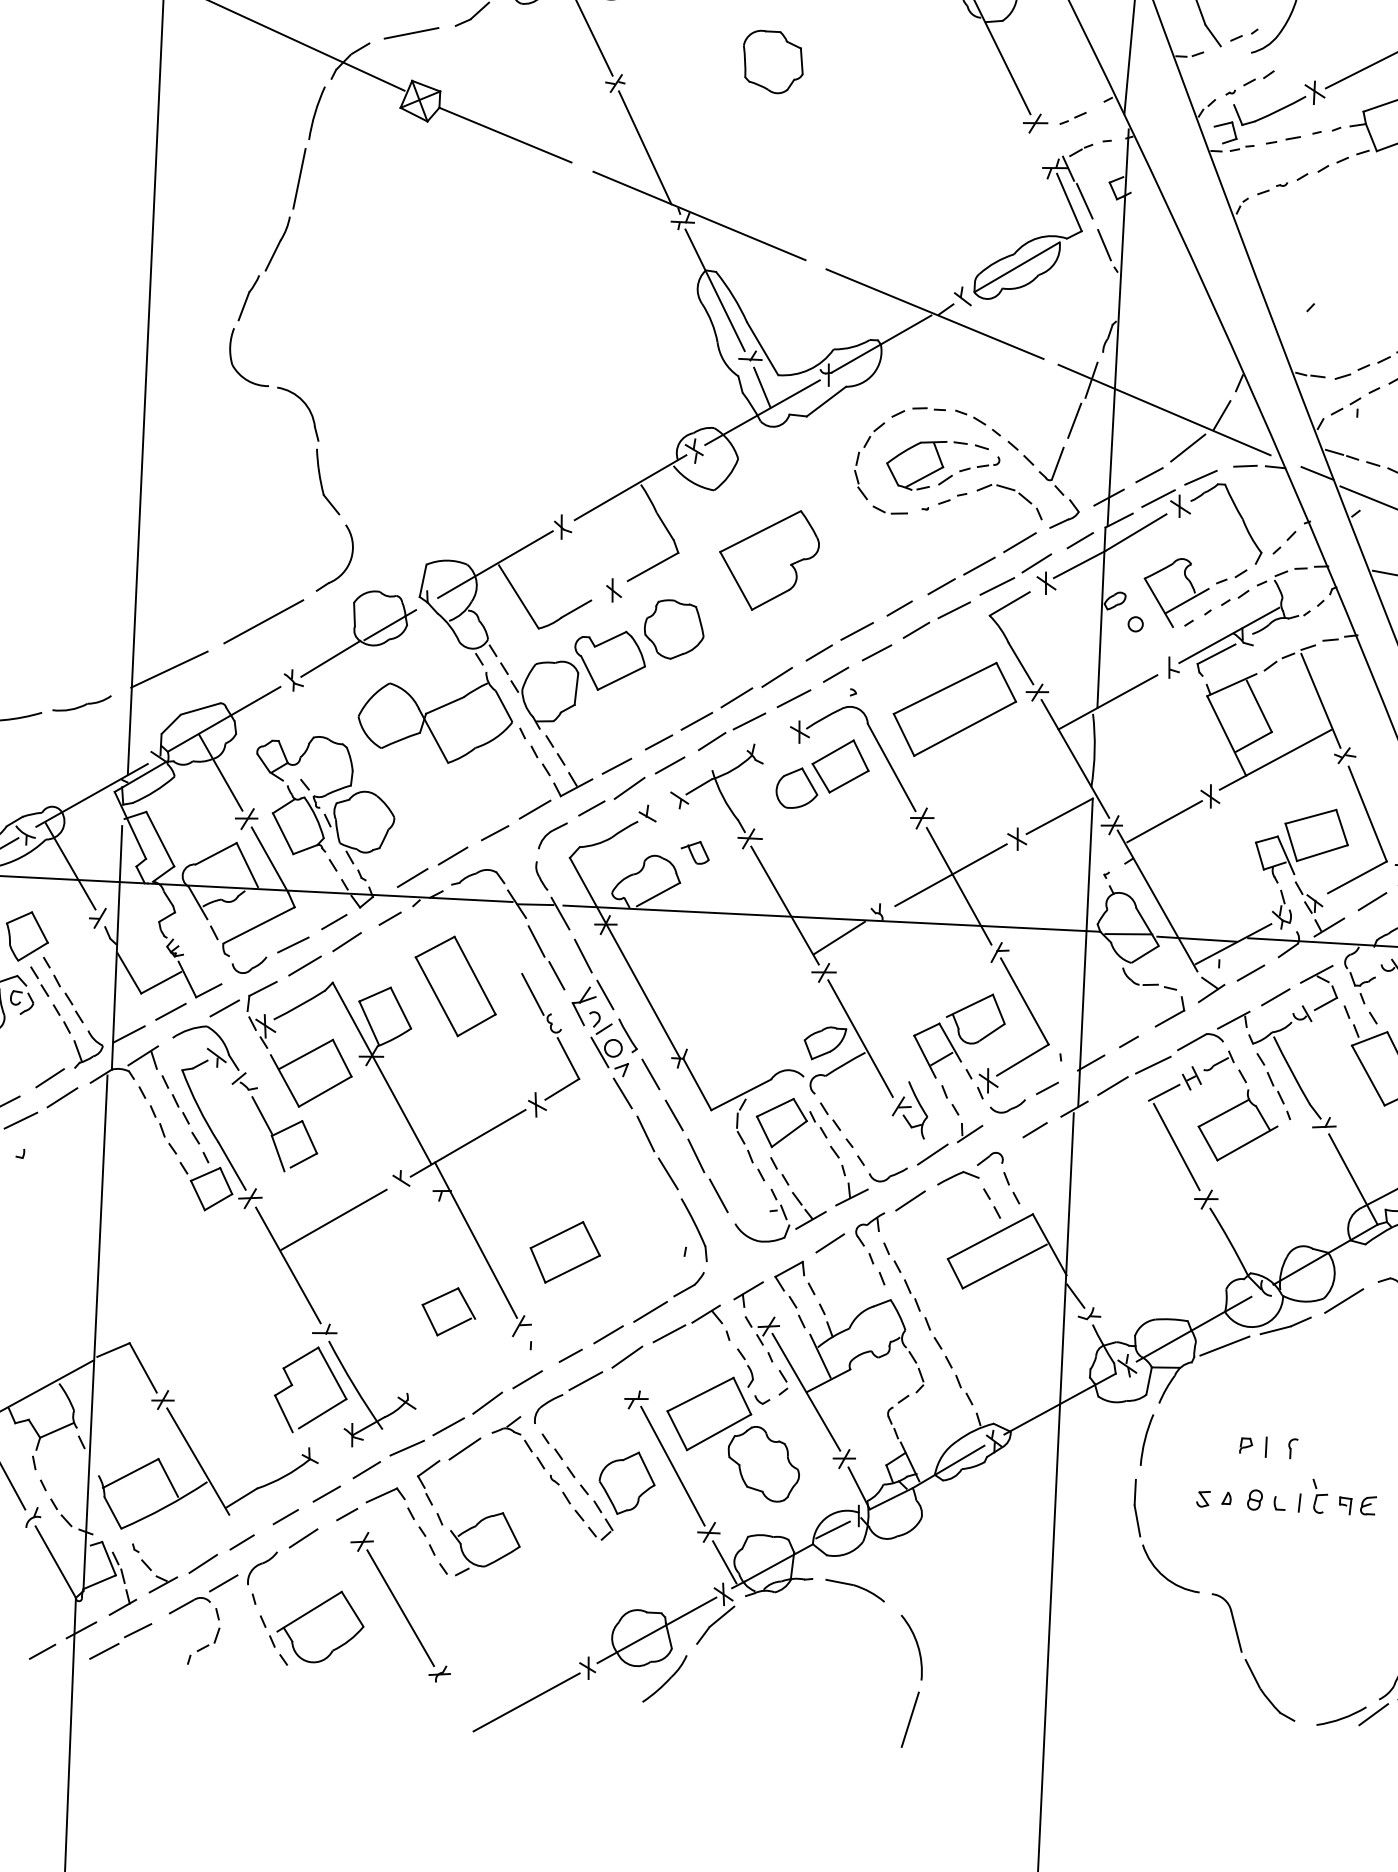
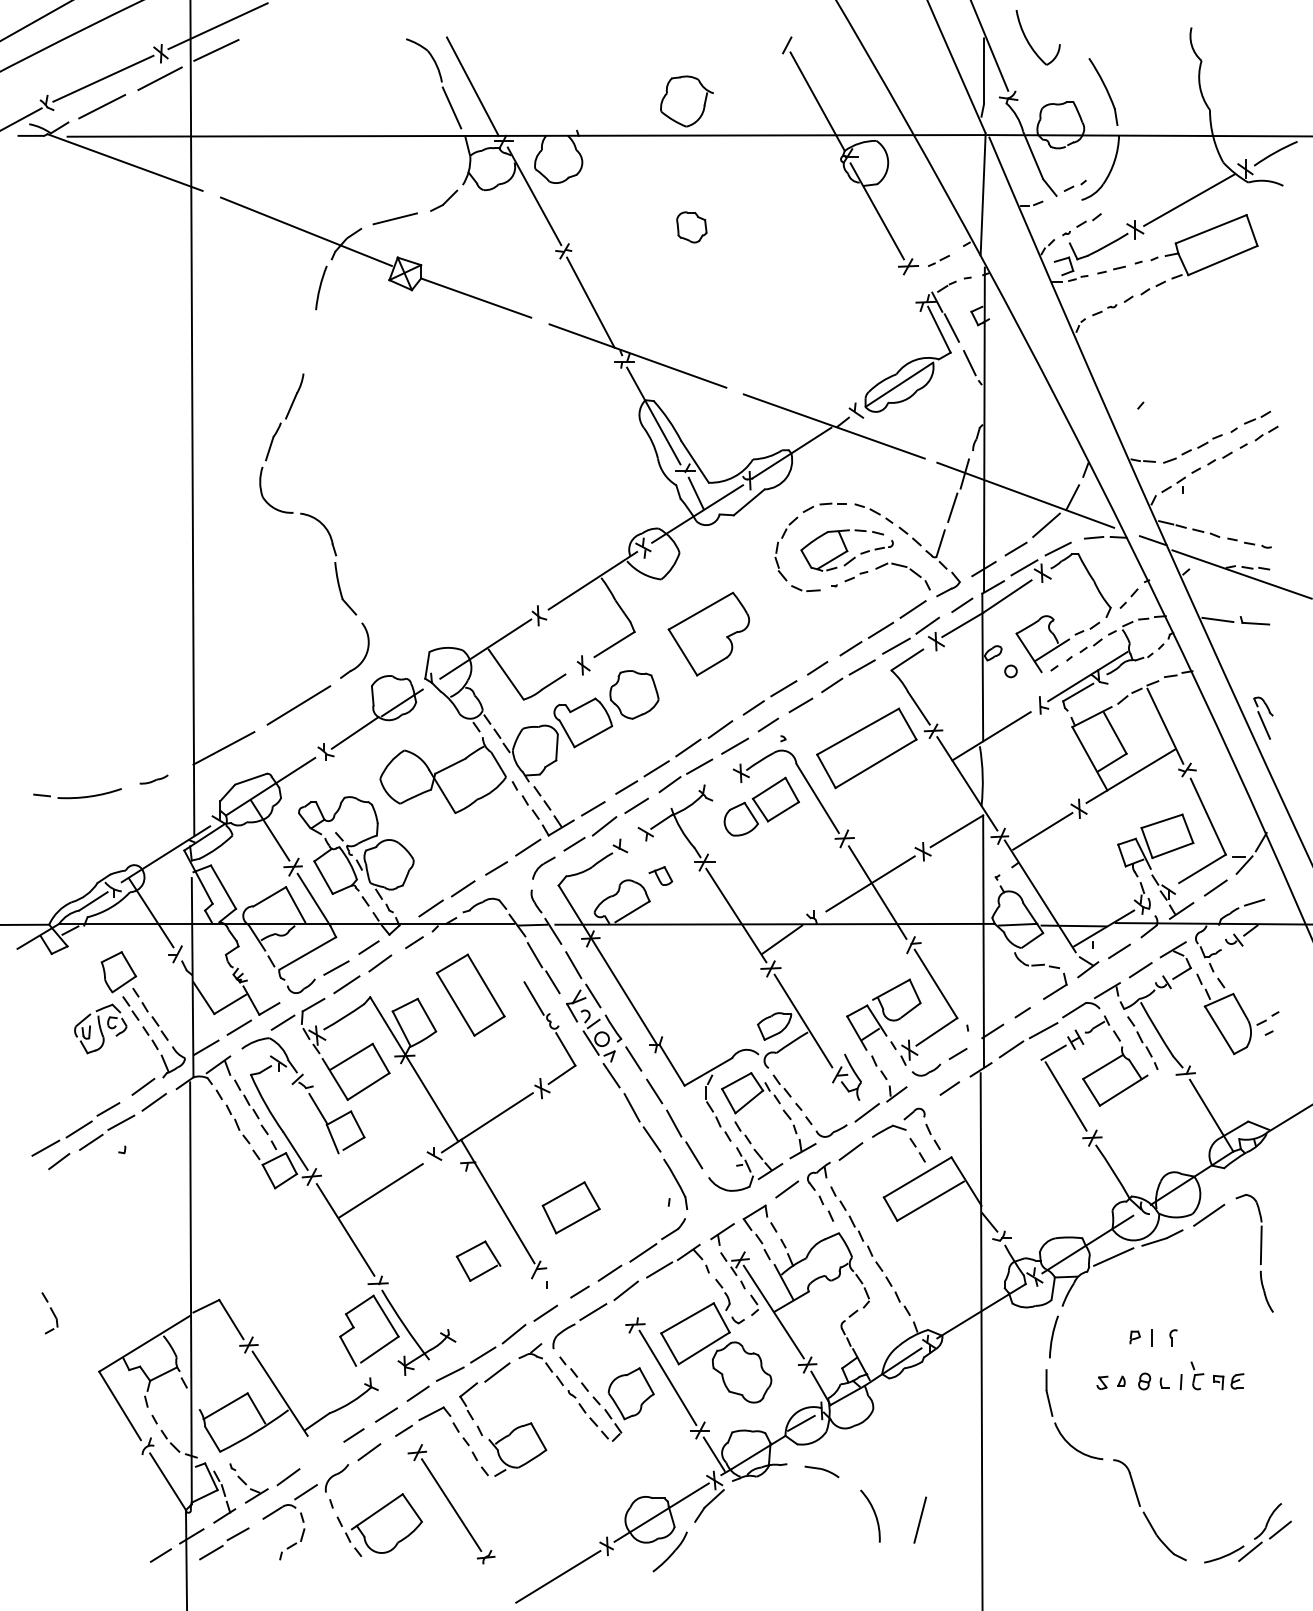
part: (772, 62) -> (691, 227), size x0.6
line: (299, 177) -> (309, 341), removed
part: (81, 703) -> (153, 779), size x0.6
line: (242, 1541) -> (319, 1457), removed
part: (854, 1590) -> (821, 1471), size x0.7
line: (910, 1718) -> (920, 1519), moved

